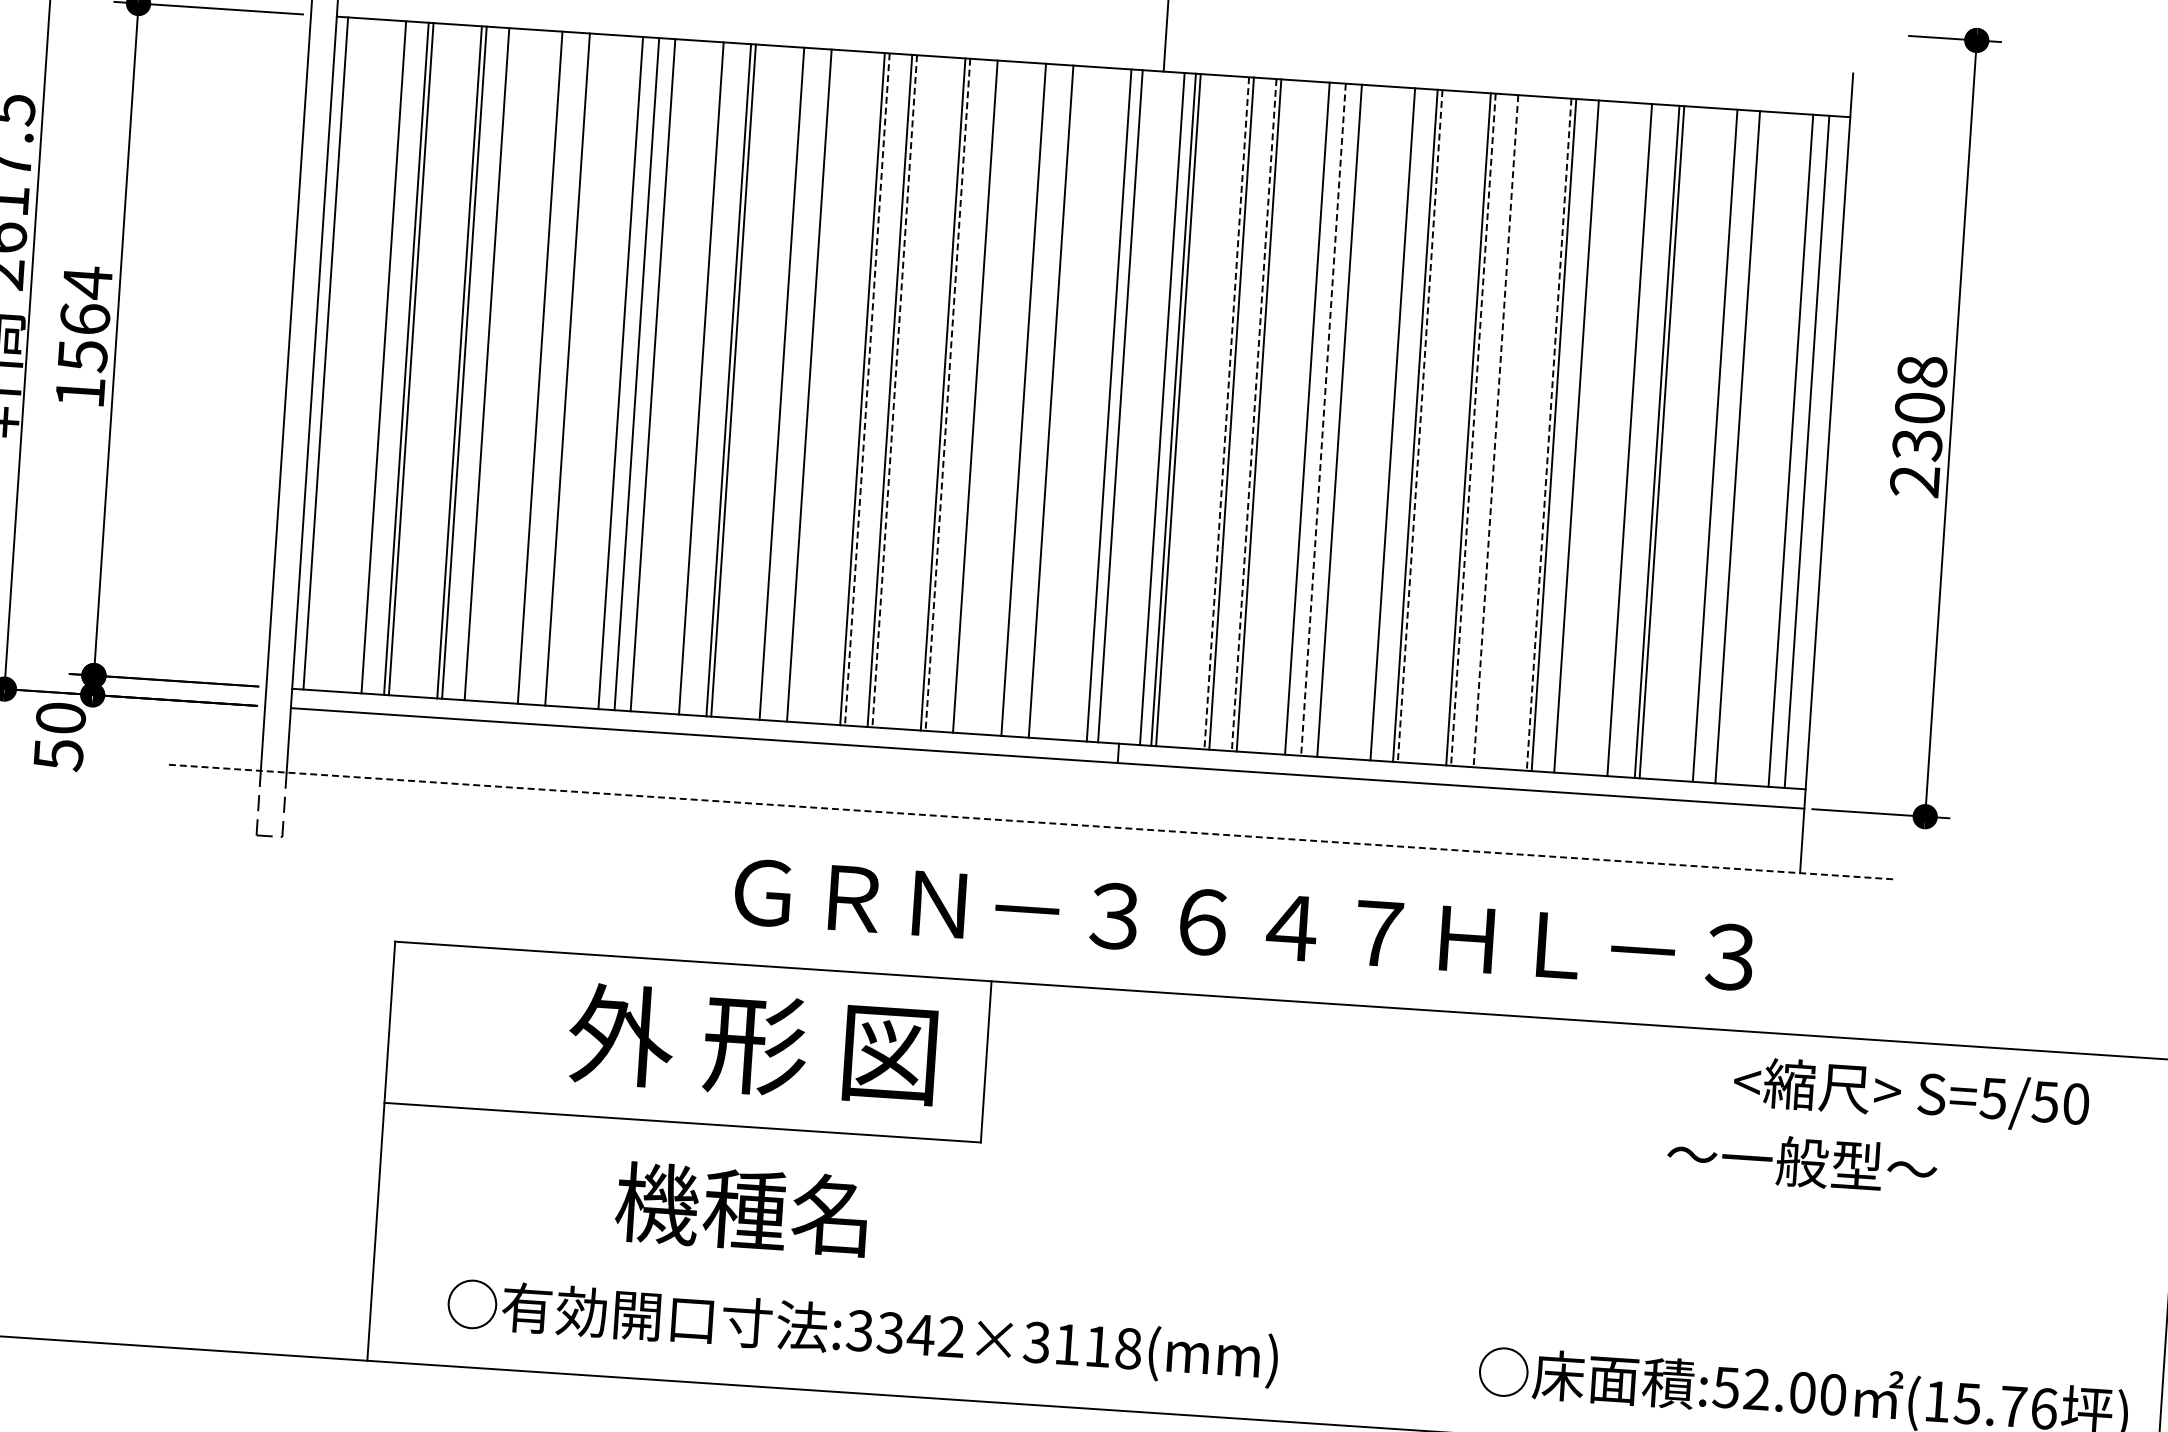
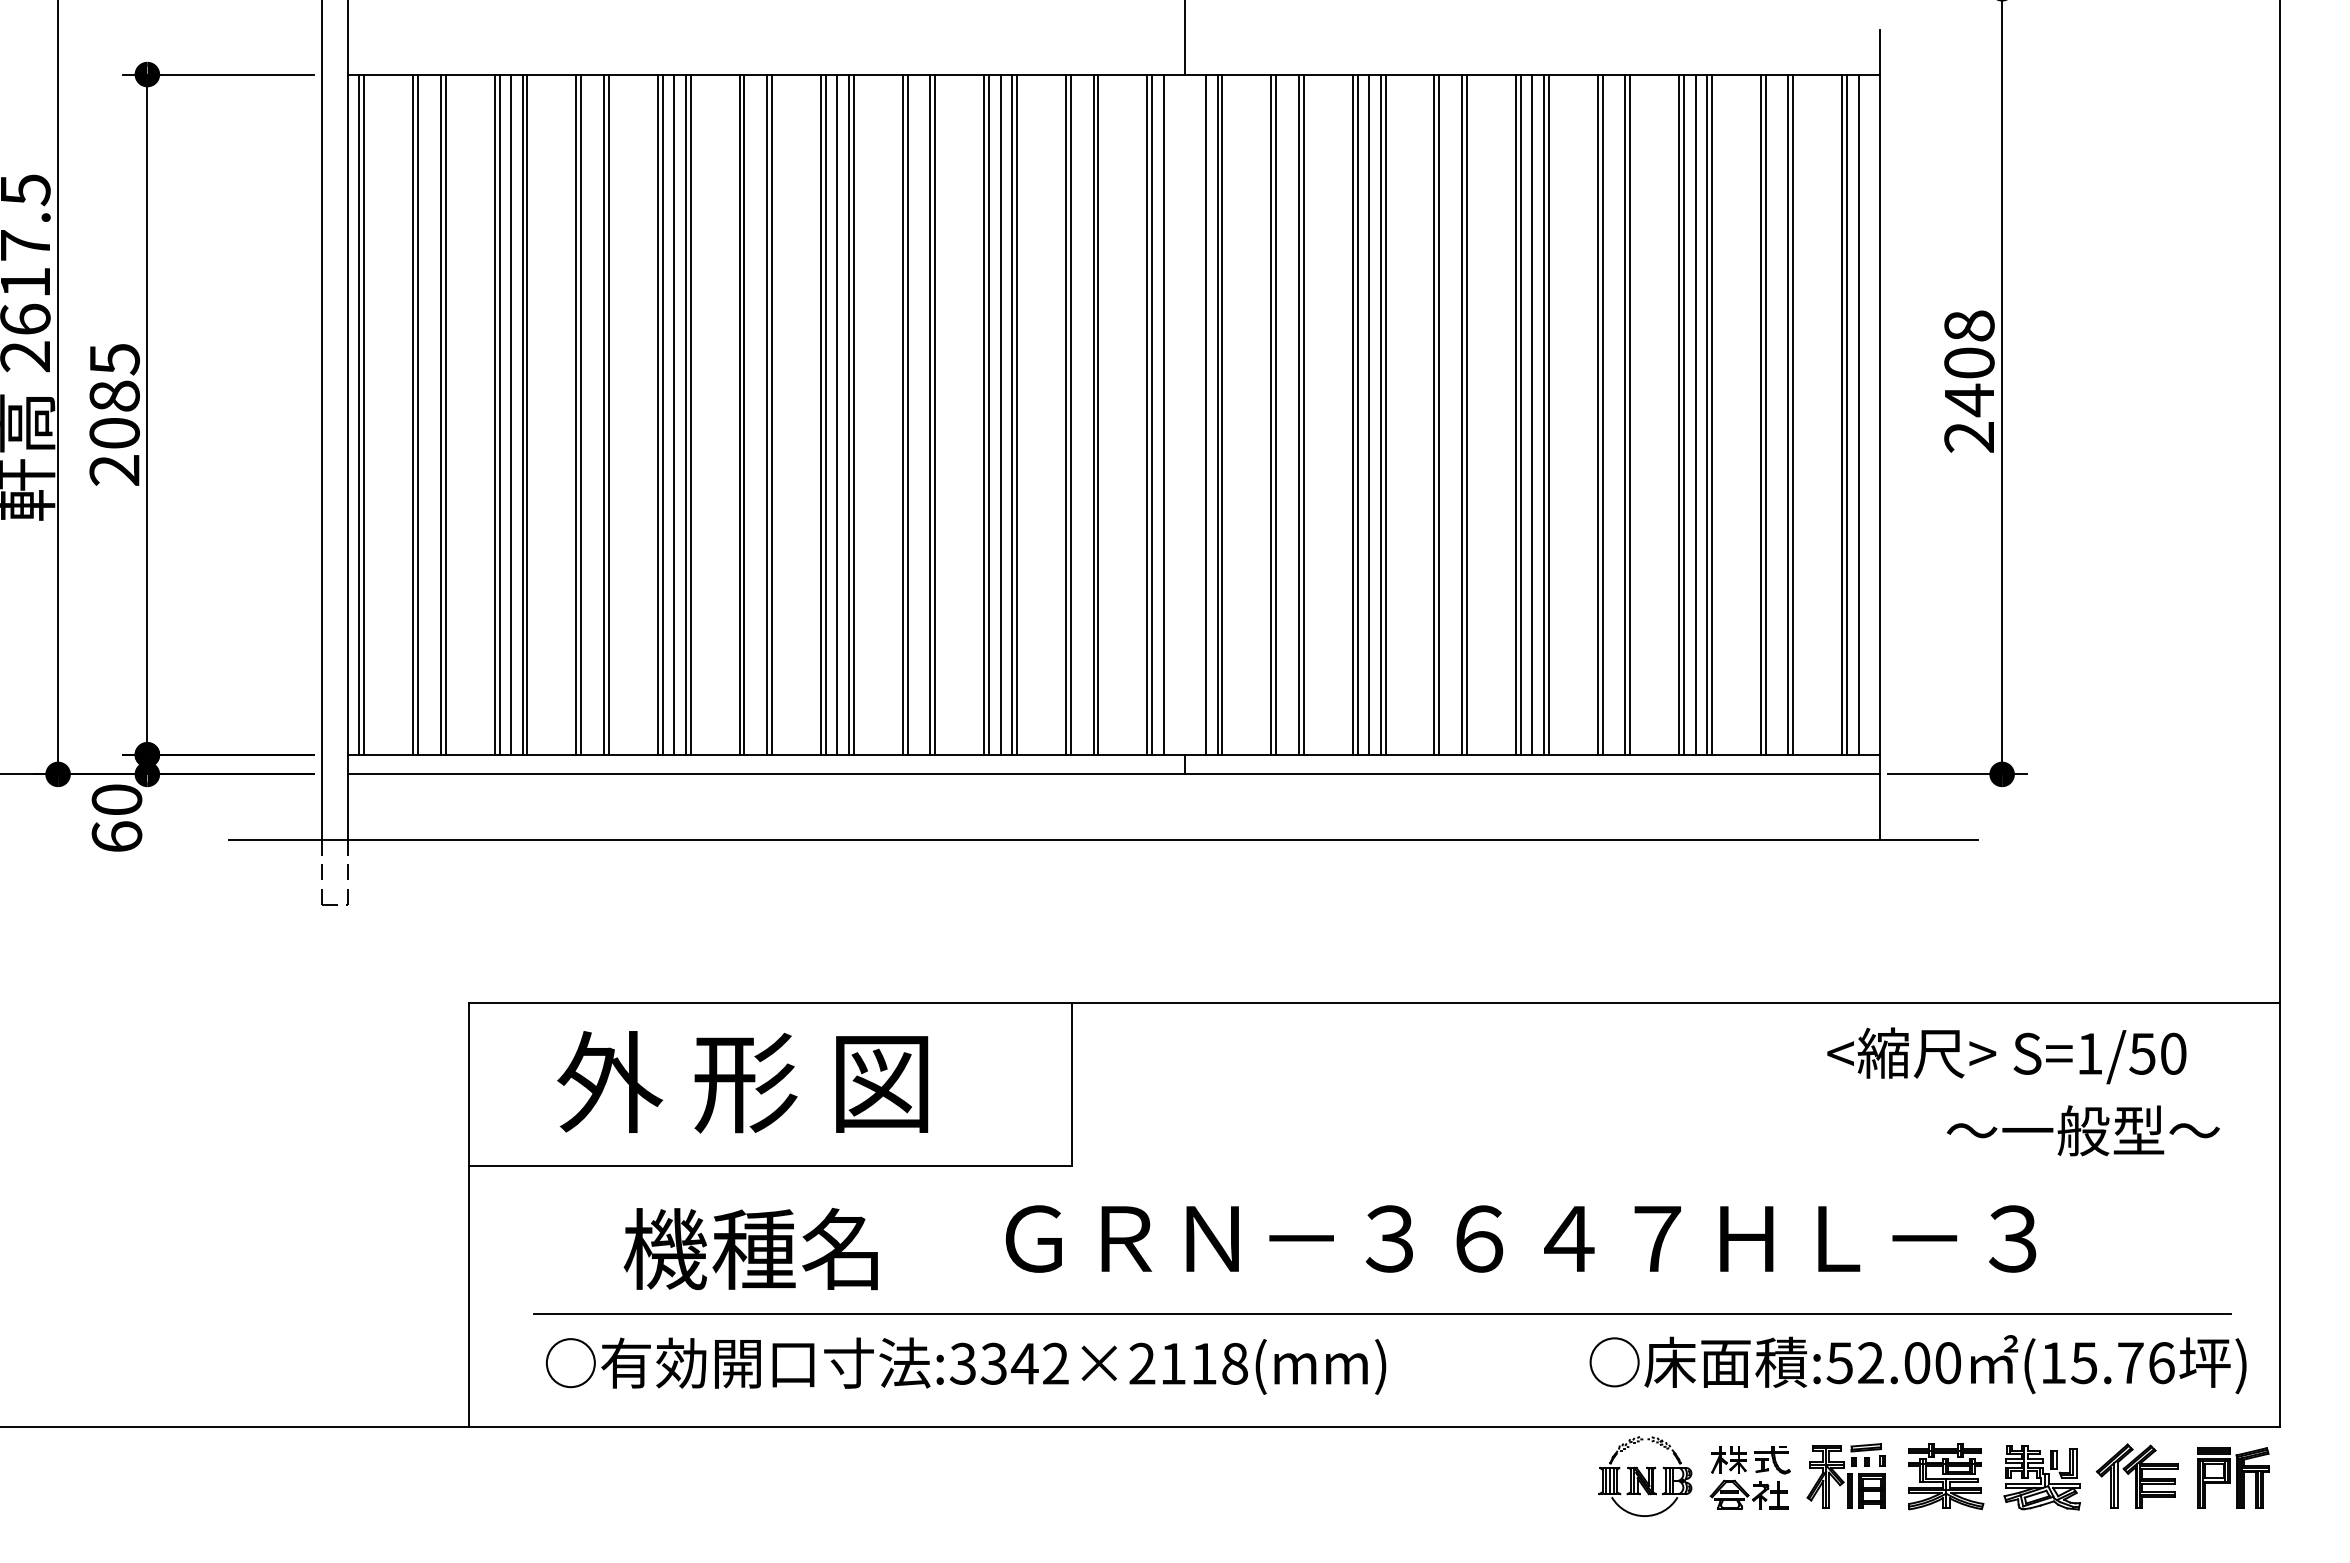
text: (83, 336) -> (114, 413), 1564 -> 2085
line: (330, 353) -> (364, 414), added
line: (379, 356) -> (413, 414), added
line: (476, 363) -> (511, 414), added
line: (491, 364) -> (527, 414), added
line: (545, 367) -> (581, 414), added
line: (572, 369) -> (609, 414), added
line: (625, 373) -> (662, 414), added
line: (647, 374) -> (685, 414), added
line: (706, 378) -> (744, 414), added
line: (787, 383) -> (826, 414), added
line: (798, 384) -> (837, 414), added
line: (813, 385) -> (853, 414), added
line: (867, 390) -> (907, 415), dashed -> solid
line: (894, 392) -> (935, 415), dashed -> solid
line: (948, 395) -> (989, 415), dashed -> solid
line: (959, 395) -> (1000, 414), added
line: (970, 396) -> (1011, 414), added
line: (1028, 399) -> (1070, 414), added
line: (1056, 401) -> (1098, 414), added
line: (1104, 404) -> (1147, 414), added
line: (1226, 414) -> (1271, 415), dashed -> solid
line: (1254, 415) -> (1299, 415), dashed -> solid
line: (1311, 418) -> (1357, 414), added
line: (1323, 420) -> (1369, 415), dashed -> solid
line: (1334, 420) -> (1380, 414), added
line: (1387, 423) -> (1434, 414), added
line: (1420, 426) -> (1467, 415), dashed -> solid
line: (1472, 430) -> (1520, 415), dashed -> solid
line: (1484, 430) -> (1532, 414), added
line: (1495, 431) -> (1543, 415), dashed -> solid
line: (1500, 431) -> (1548, 414), added
line: (1548, 435) -> (1597, 415), dashed -> solid
line: (1581, 436) -> (1630, 414), added
line: (1634, 440) -> (1684, 414), added
line: (1645, 440) -> (1695, 414), added
line: (1710, 445) -> (1760, 414), added
text: (1917, 445) -> (1969, 400), 2308 -> 2408
line: (1742, 447) -> (1793, 414), added
line: (1796, 450) -> (1847, 414), added
text: (58, 755) -> (116, 837), 50 -> 60
line: (1033, 822) -> (1103, 839), dashed -> solid
text: (1243, 924) -> (1520, 1238), moved
text: (752, 1044) -> (742, 1082), moved
text: (1993, 1098) -> (2089, 1053), S=5/50 -> S=1/50
text: (1802, 1161) -> (2083, 1130), moved
text: (741, 1209) -> (750, 1249), moved
line: (1277, 1309) -> (1382, 1314), added
text: (1037, 1342) -> (1142, 1363), :3342×3118(mm) -> :3342×2118(mm)

